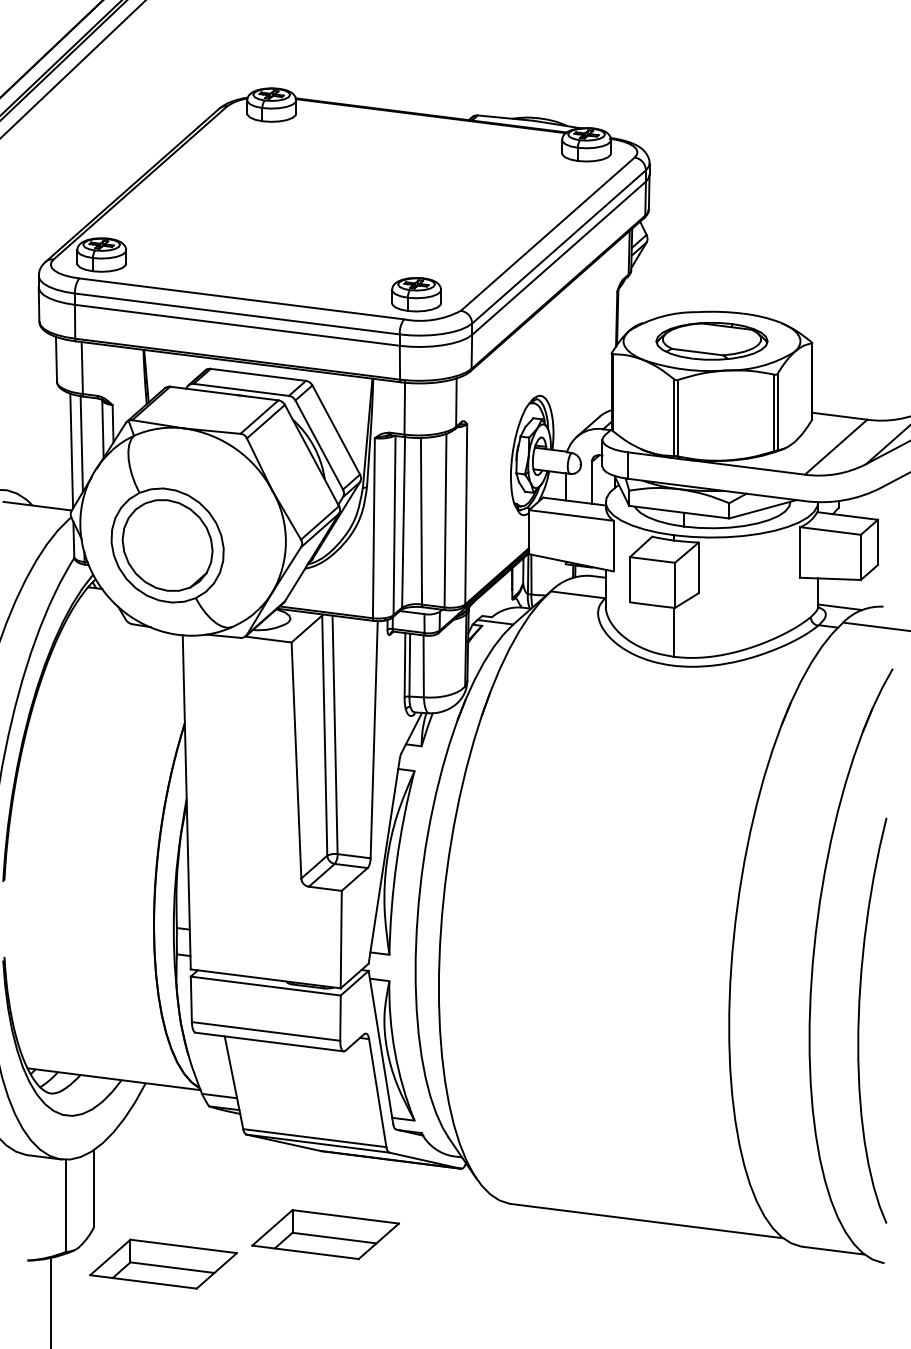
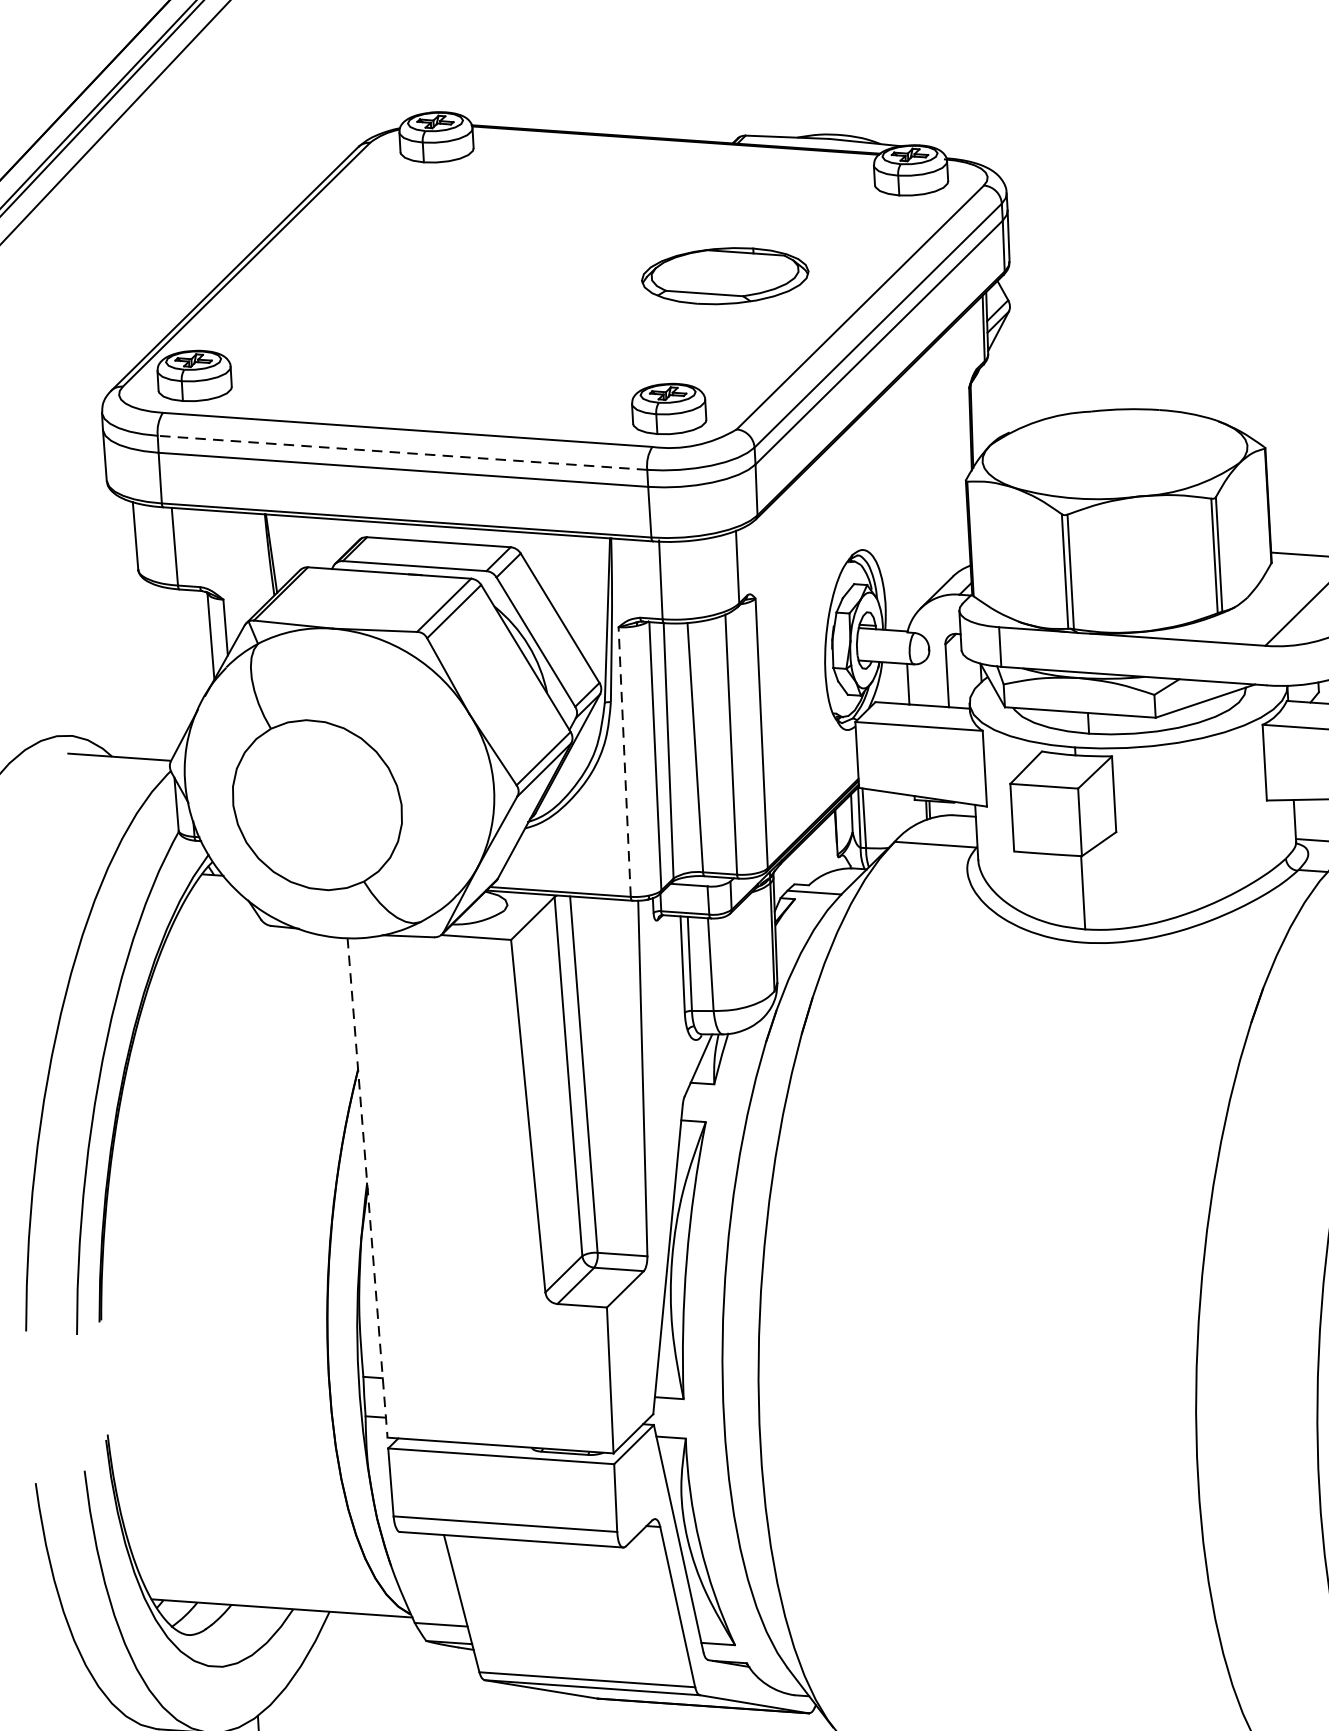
line: (237, 313) -> (402, 452), solid -> dashed
part: (711, 341) -> (724, 276), moved
line: (81, 443) -> (179, 659), removed
line: (71, 450) -> (165, 671), removed
line: (373, 527) -> (624, 760), solid -> dashed
part: (167, 545) -> (317, 805), removed
line: (186, 802) -> (367, 1188), solid -> dashed

